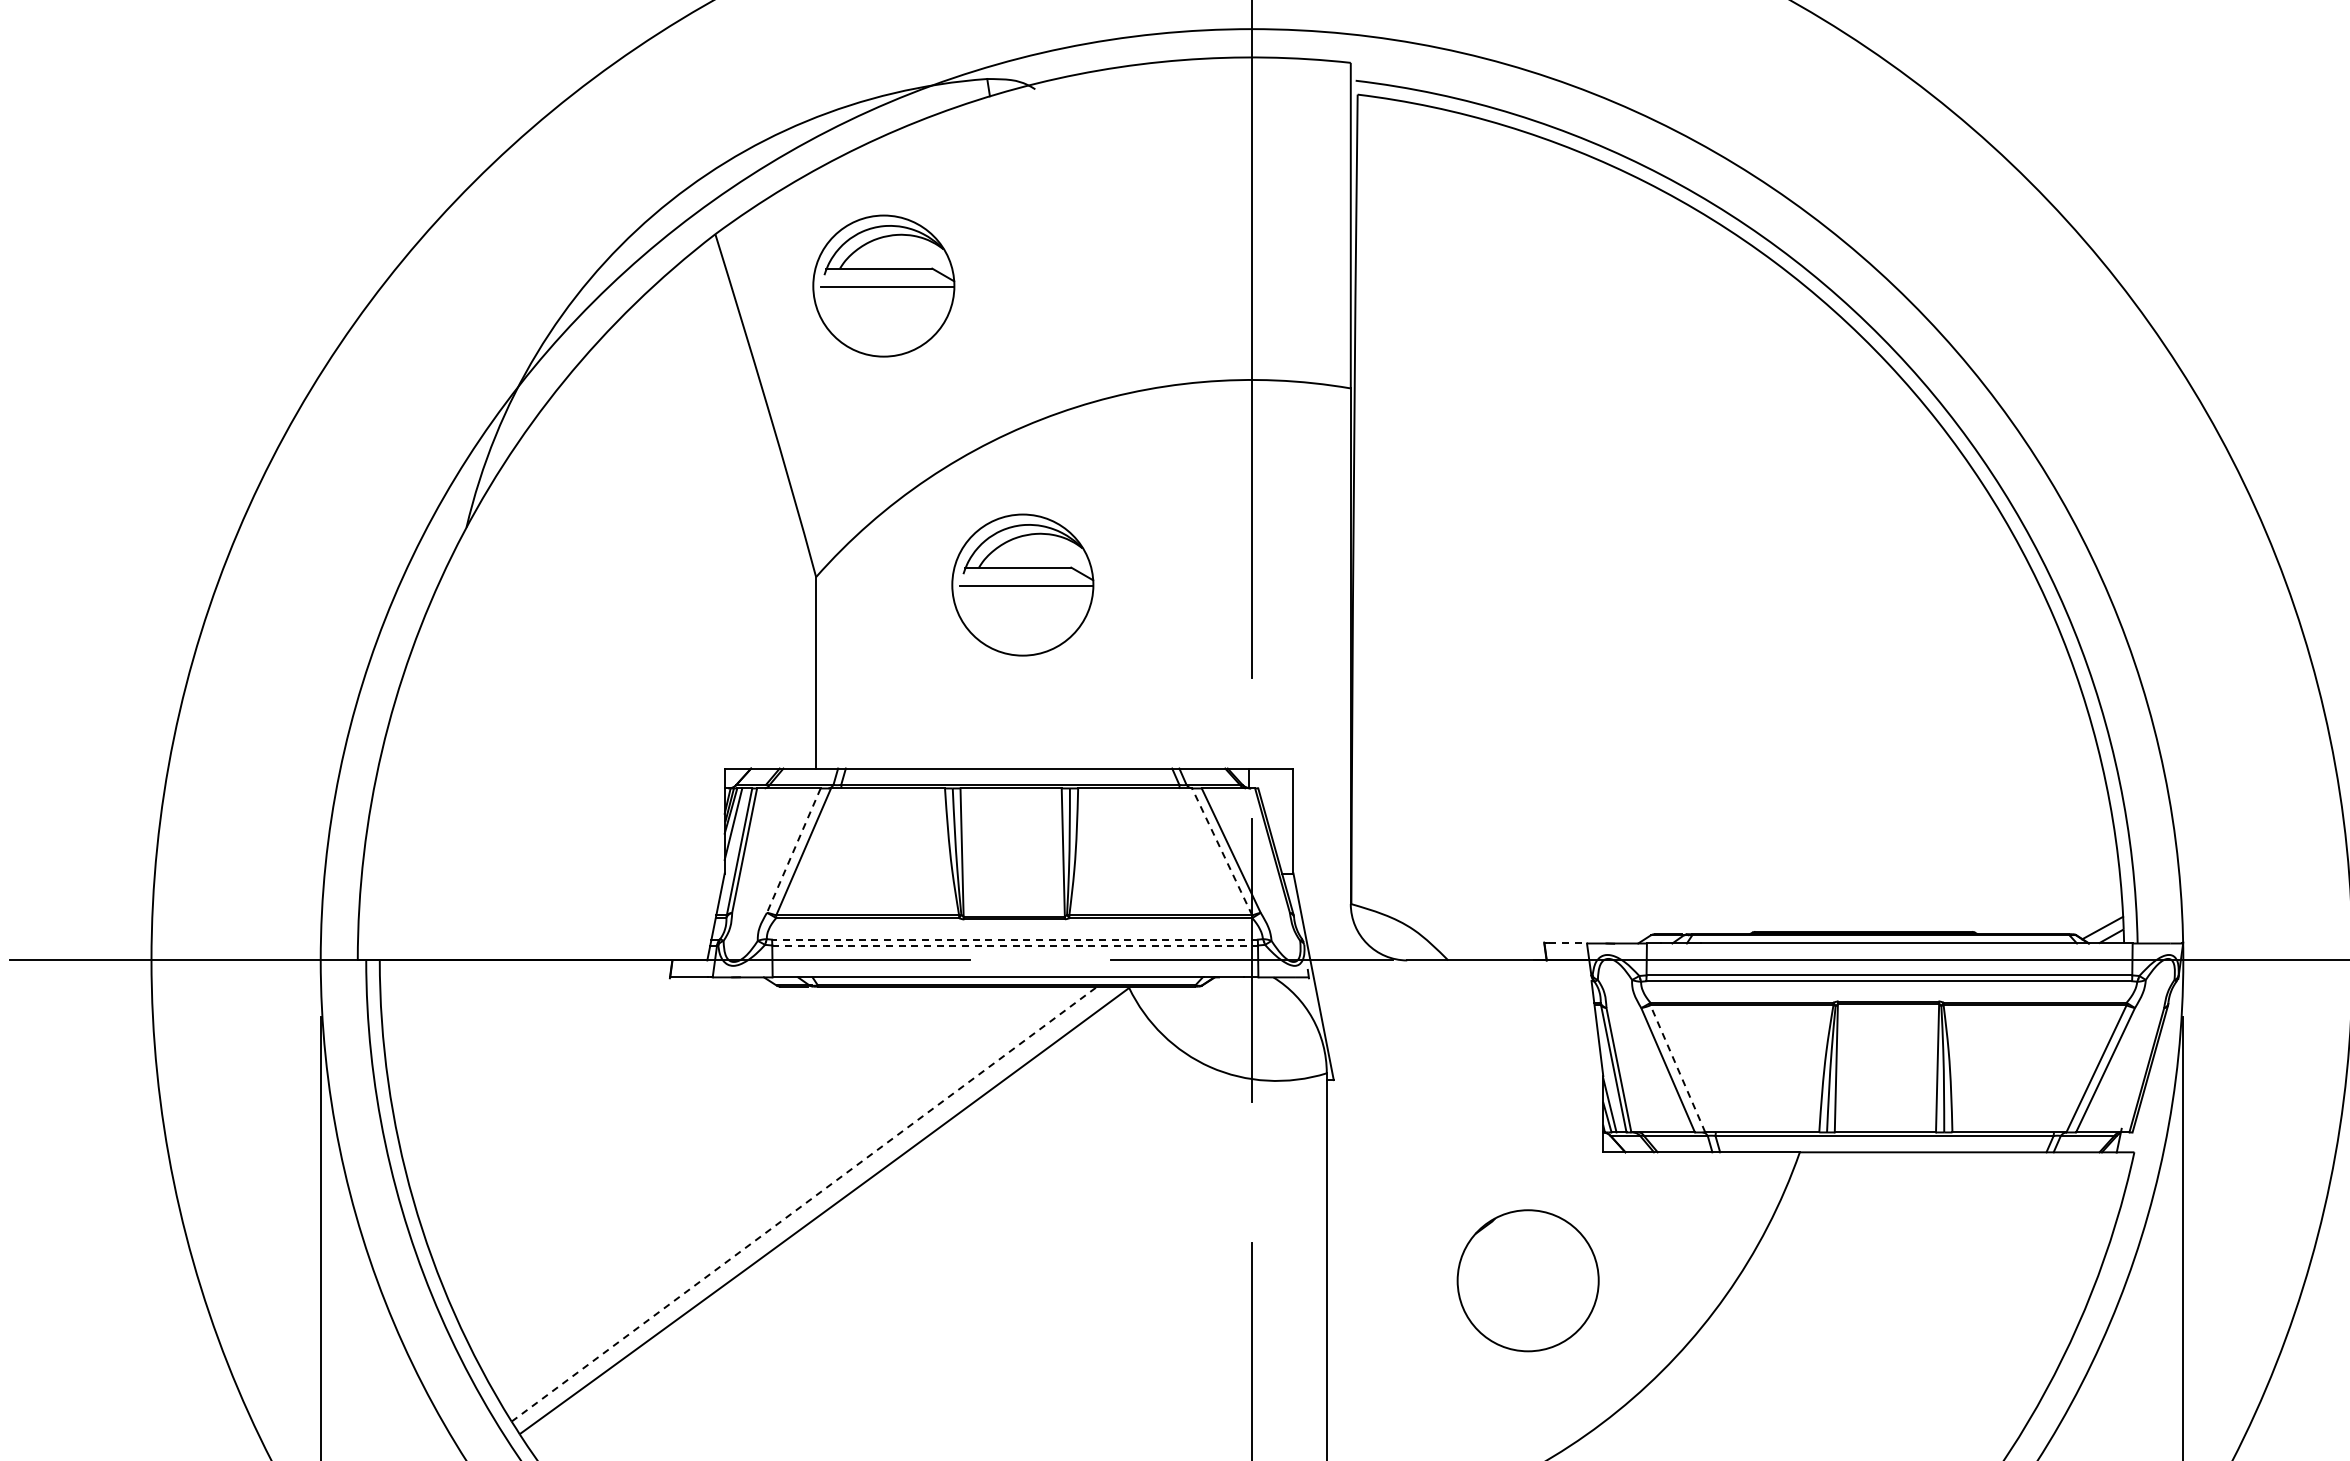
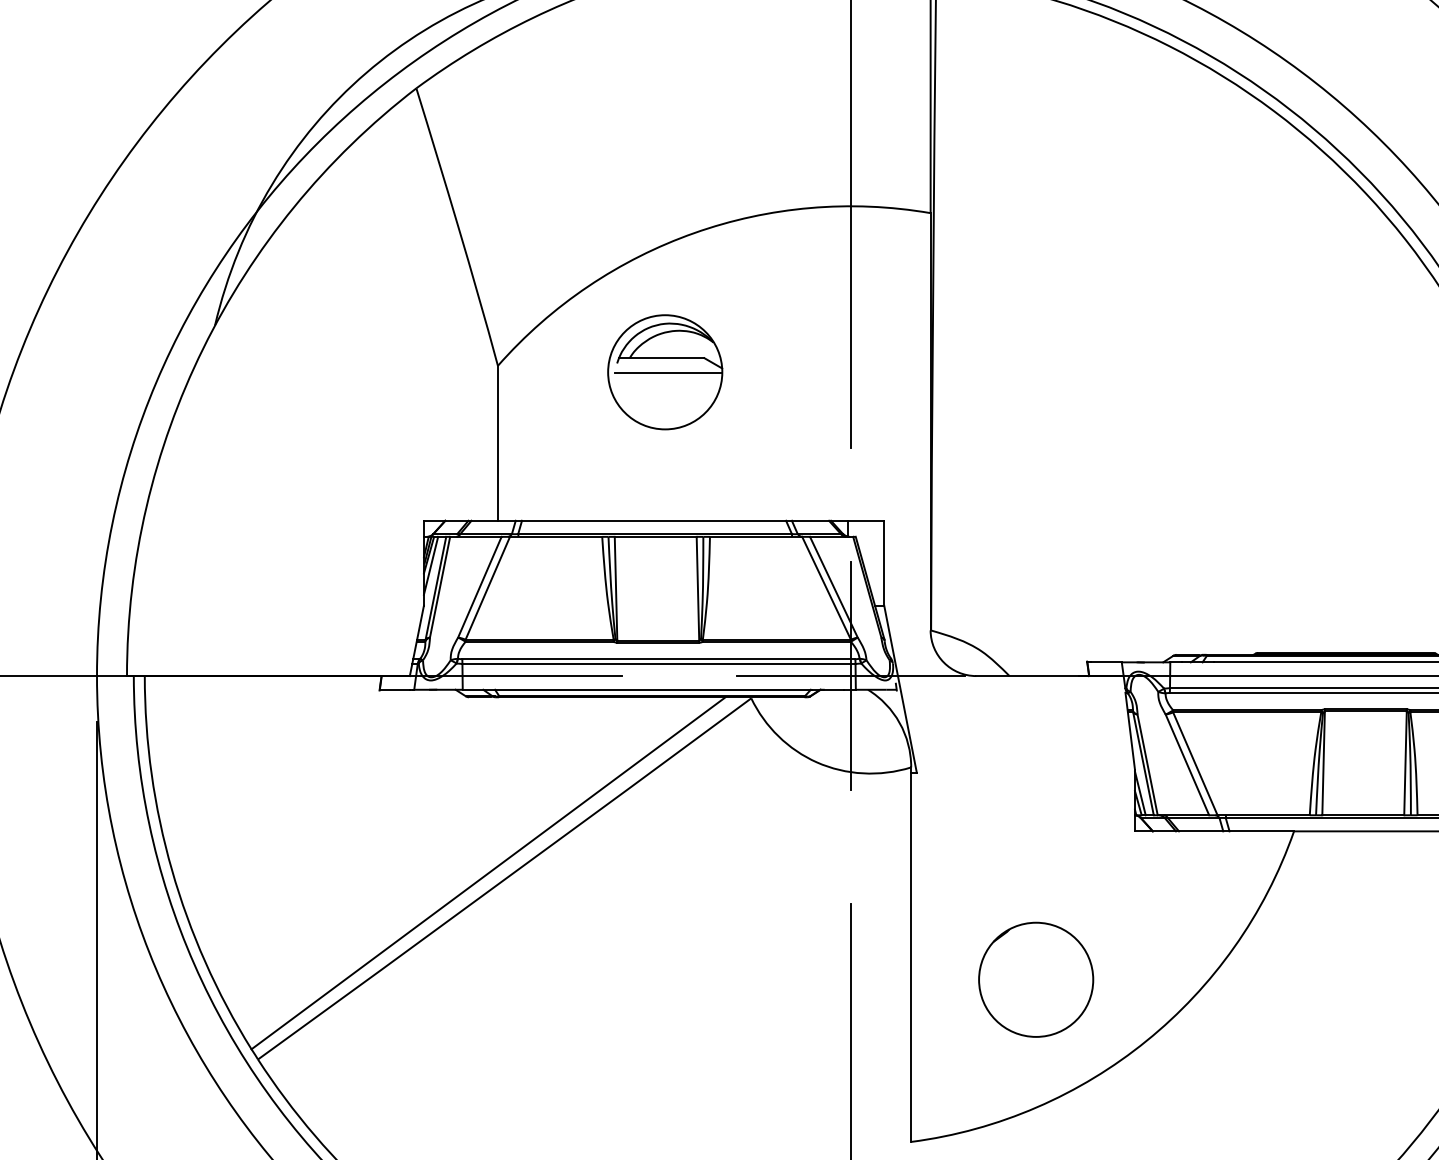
part: (883, 285) -> (552, 129), removed
line: (793, 850) -> (479, 587), dashed -> solid
line: (1221, 851) -> (825, 587), dashed -> solid
line: (1014, 939) -> (658, 659), dashed -> solid
line: (1568, 943) -> (1106, 662), dashed -> solid
line: (1015, 945) -> (659, 663), dashed -> solid
line: (1677, 1068) -> (1195, 763), dashed -> solid
line: (804, 1204) -> (488, 873), dashed -> solid
circle: (1527, 1280) -> (1035, 979), moved

